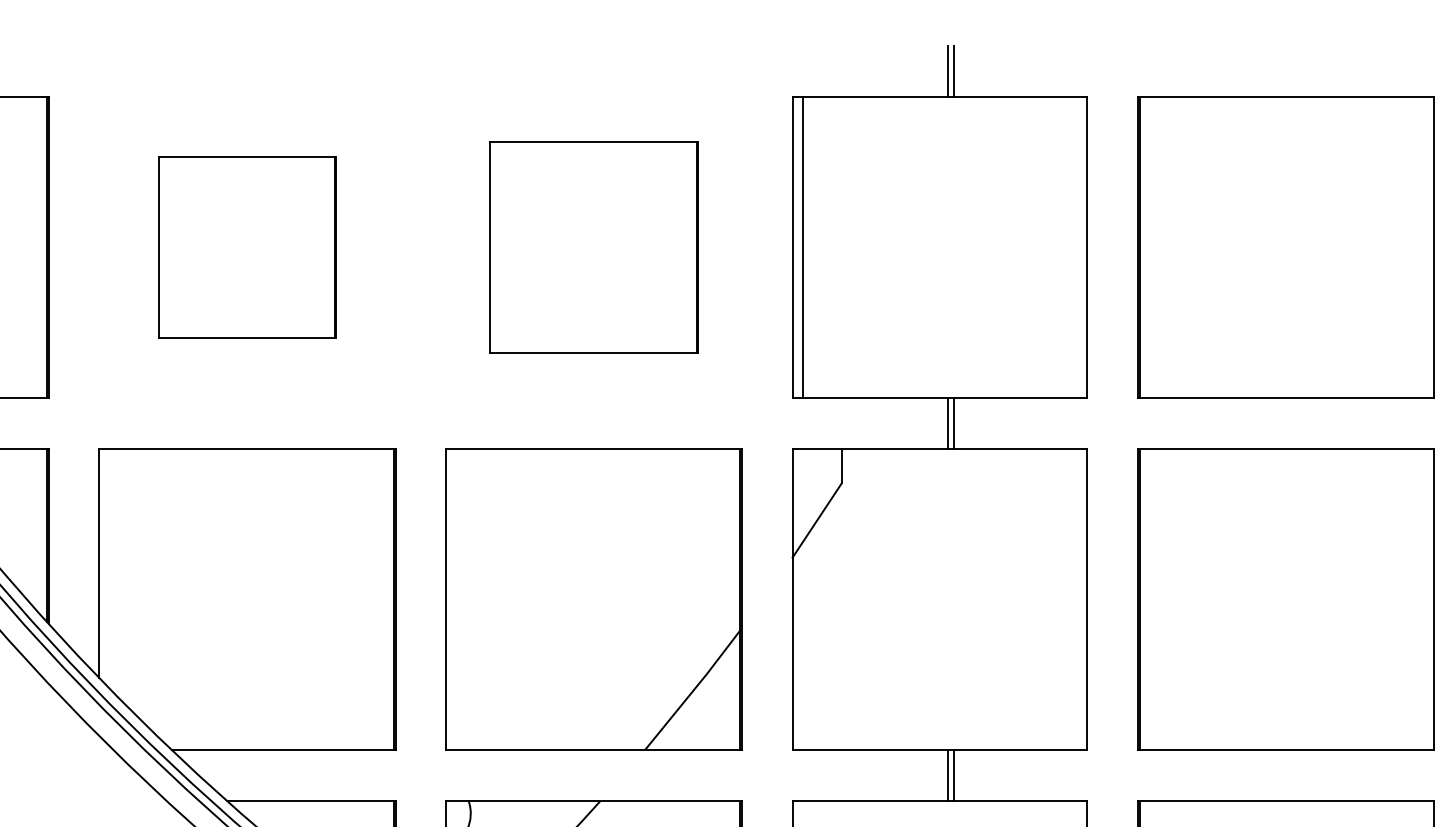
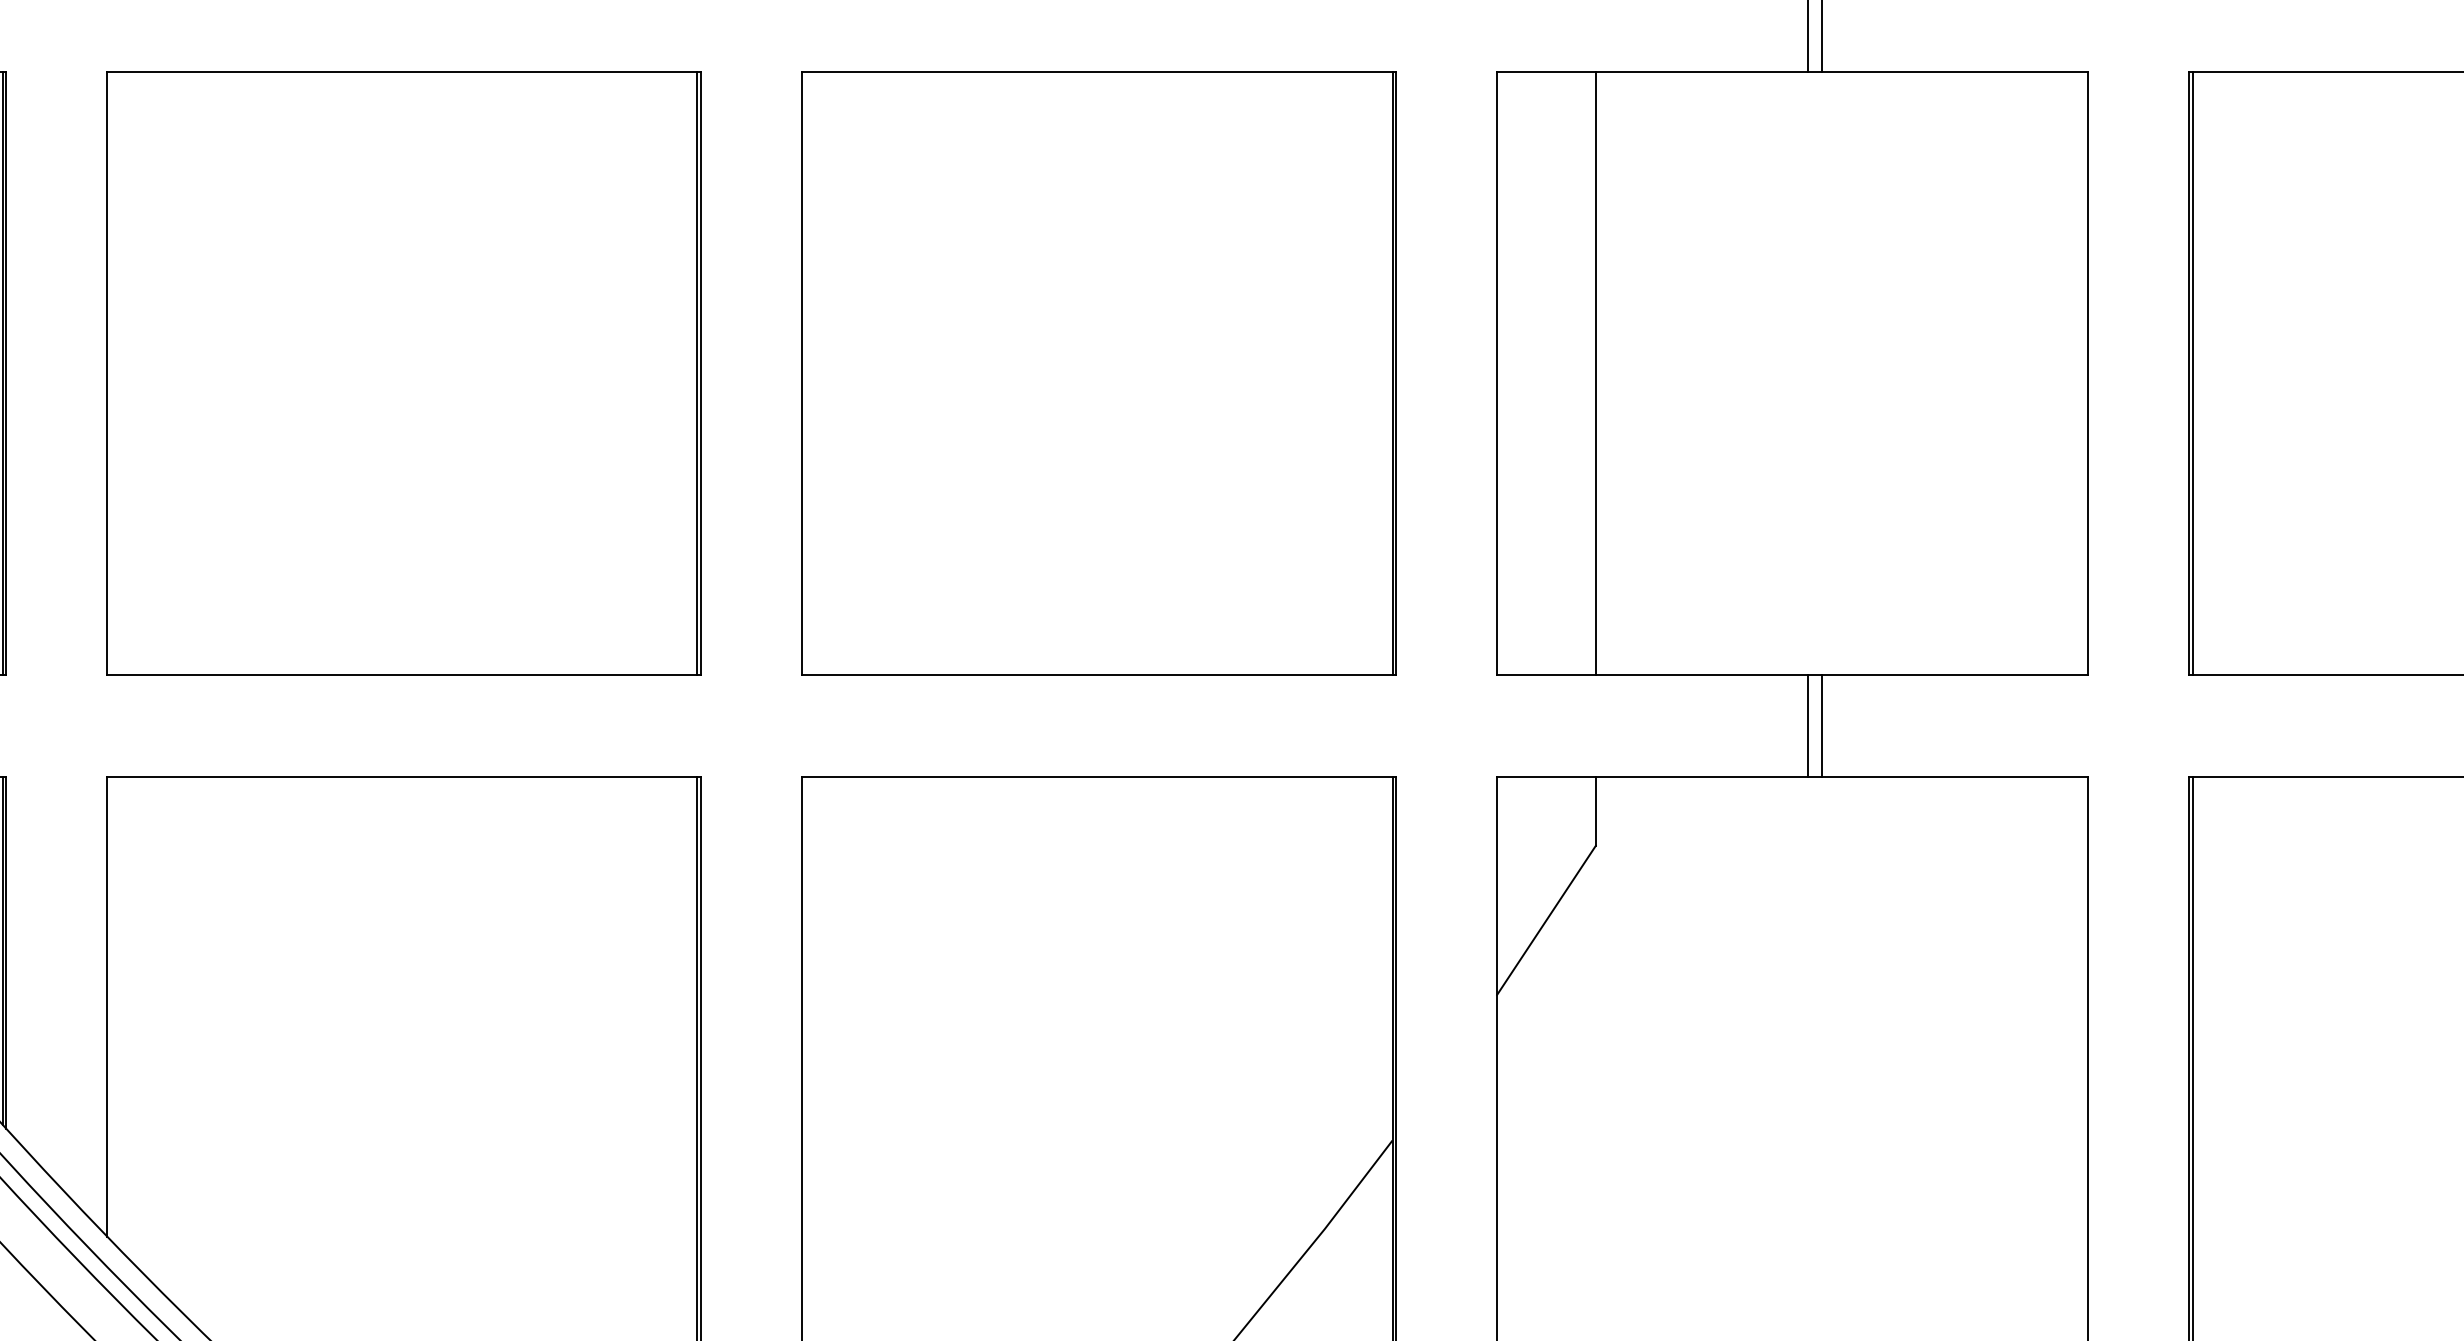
part: (247, 247) -> (404, 373), size x1.67
part: (593, 247) -> (1097, 373), size x1.43
line: (802, 247) -> (1595, 373), moved

